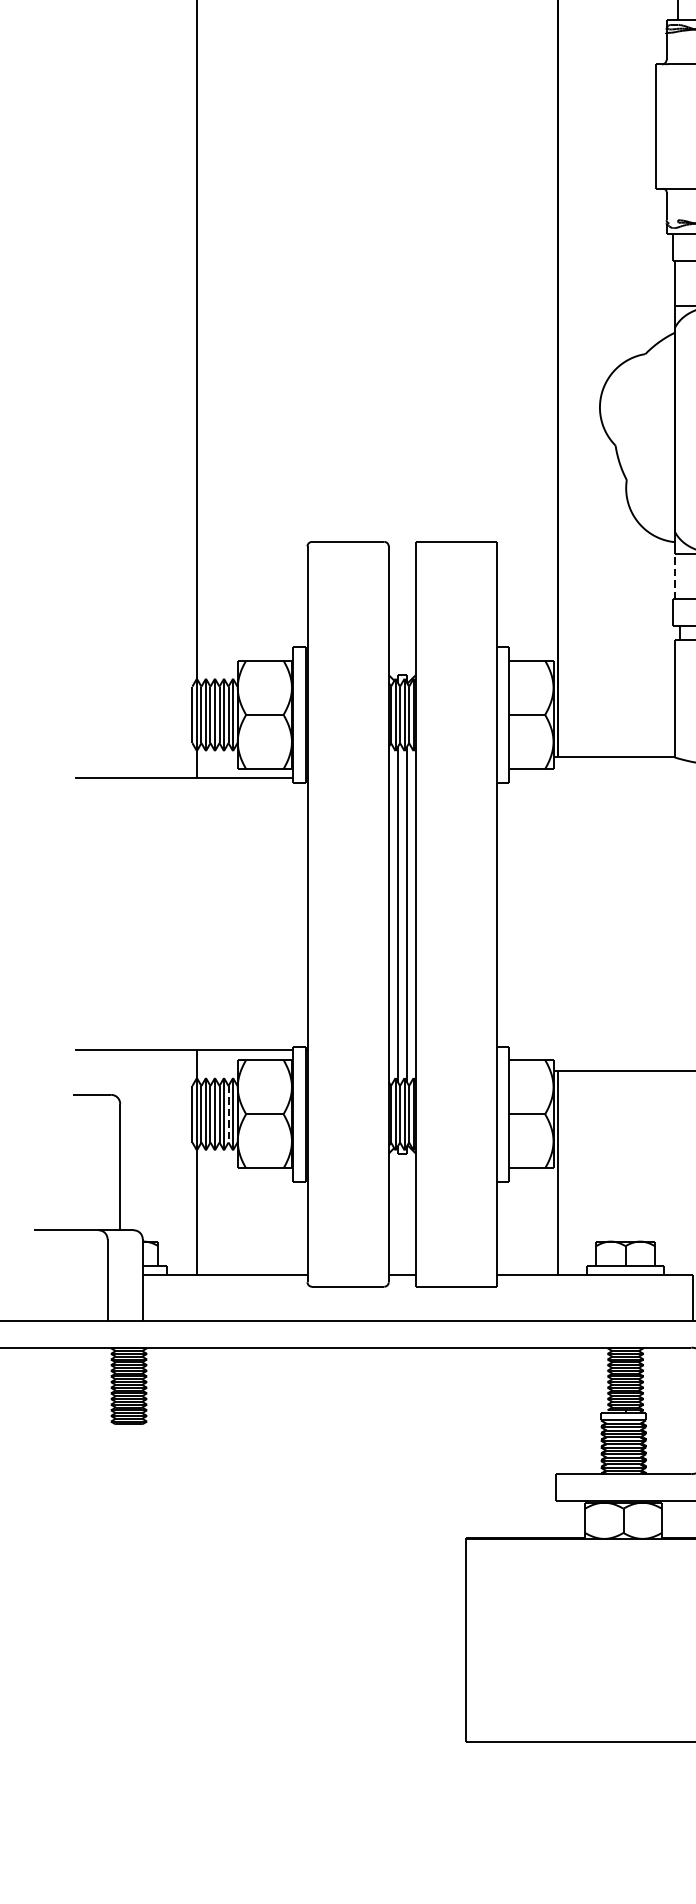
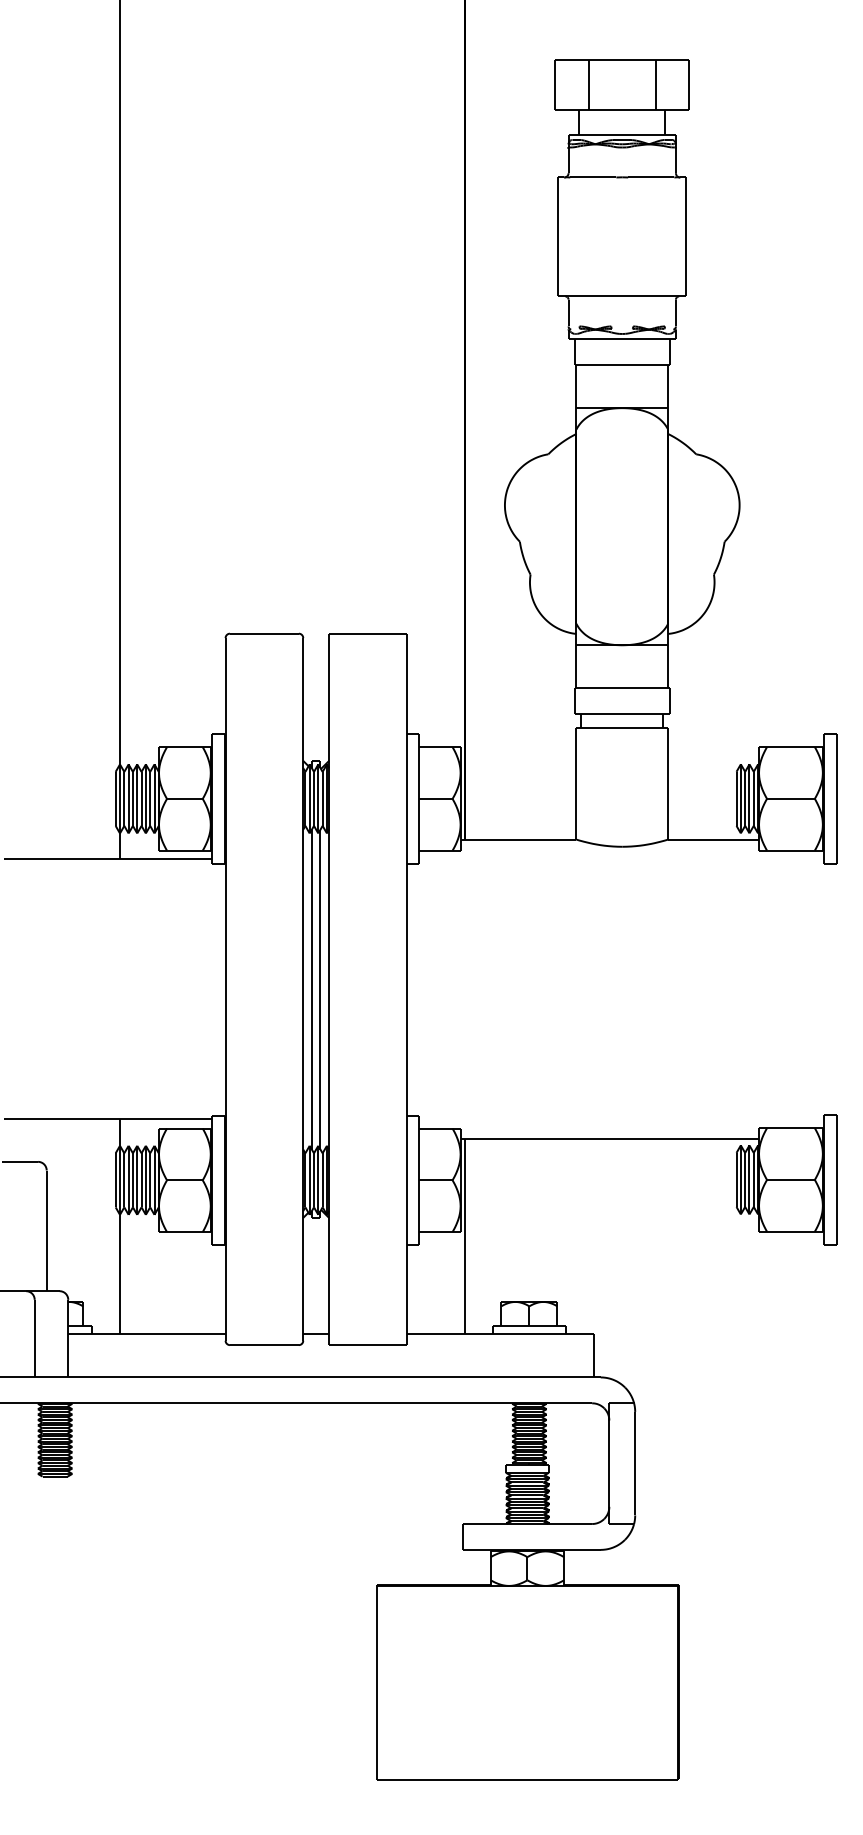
line: (674, 576) -> (576, 666), dashed -> solid
line: (228, 1114) -> (150, 1180), dashed -> solid

